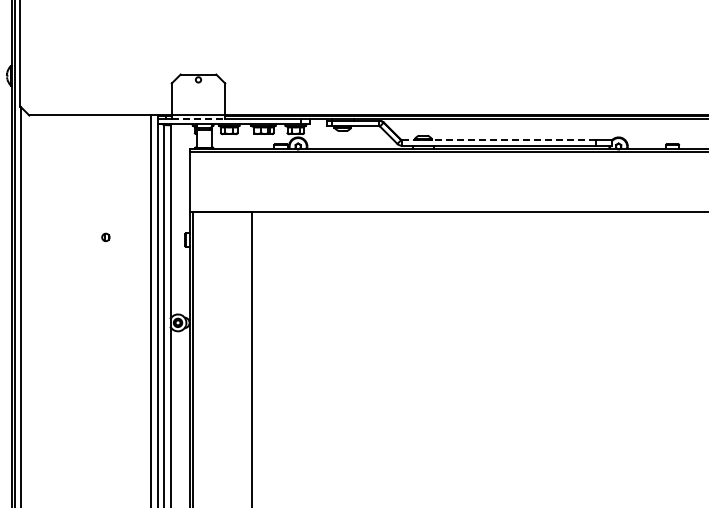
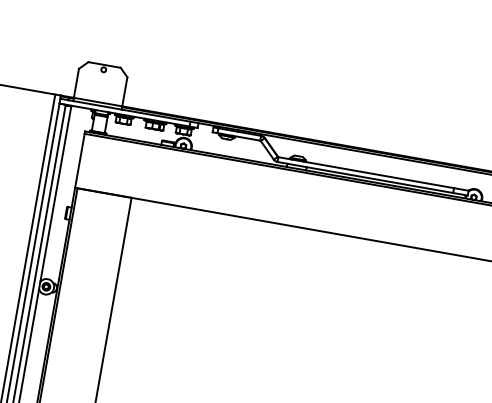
line: (198, 119) -> (97, 105), dashed -> solid
line: (498, 140) -> (365, 172), dashed -> solid

